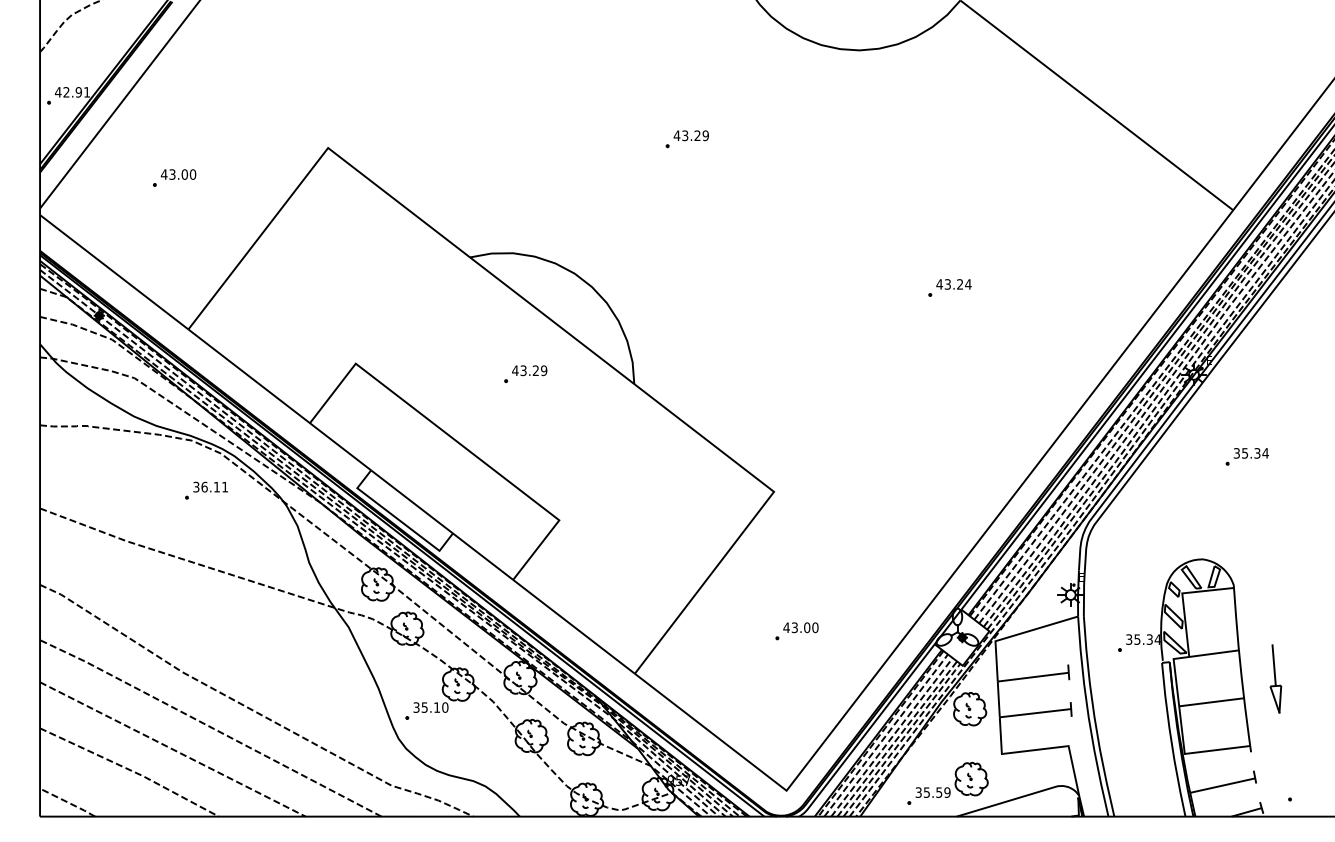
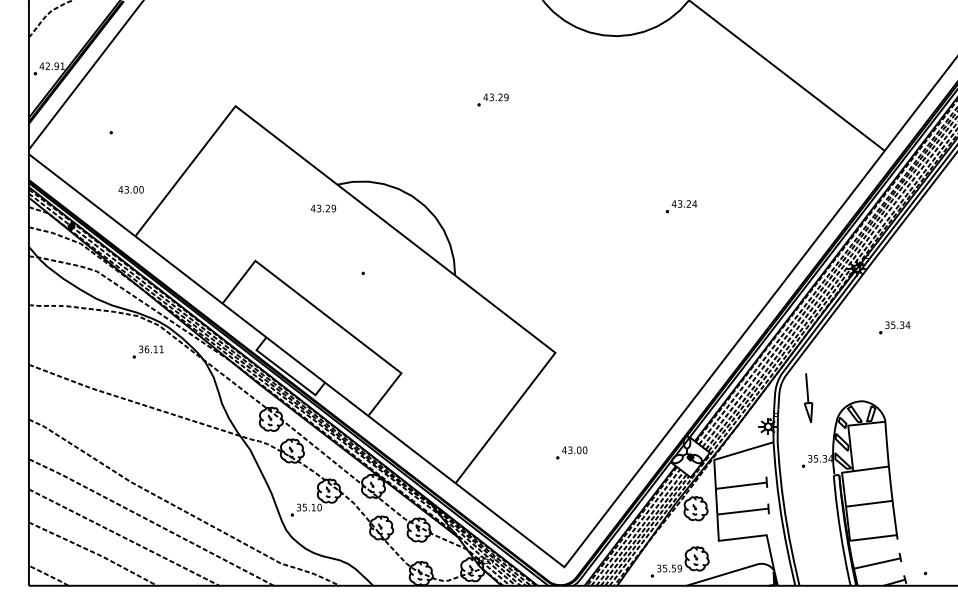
text: (178, 174) -> (131, 189), moved
text: (529, 370) -> (323, 208), moved
part: (1275, 678) -> (808, 397), moved

